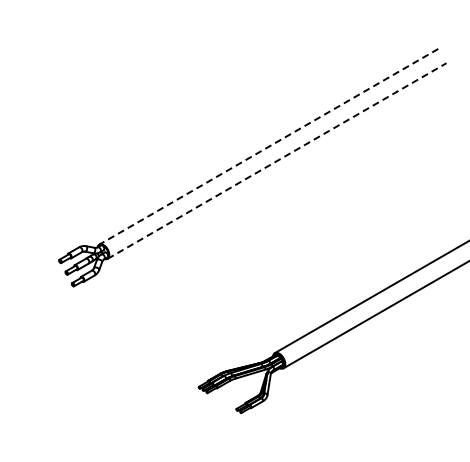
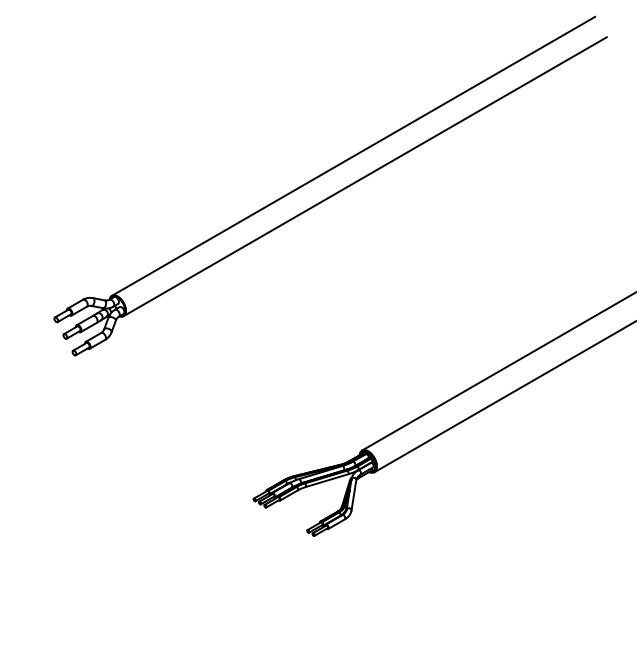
line: (268, 146) -> (352, 155), dashed -> solid
line: (277, 161) -> (365, 177), dashed -> solid

